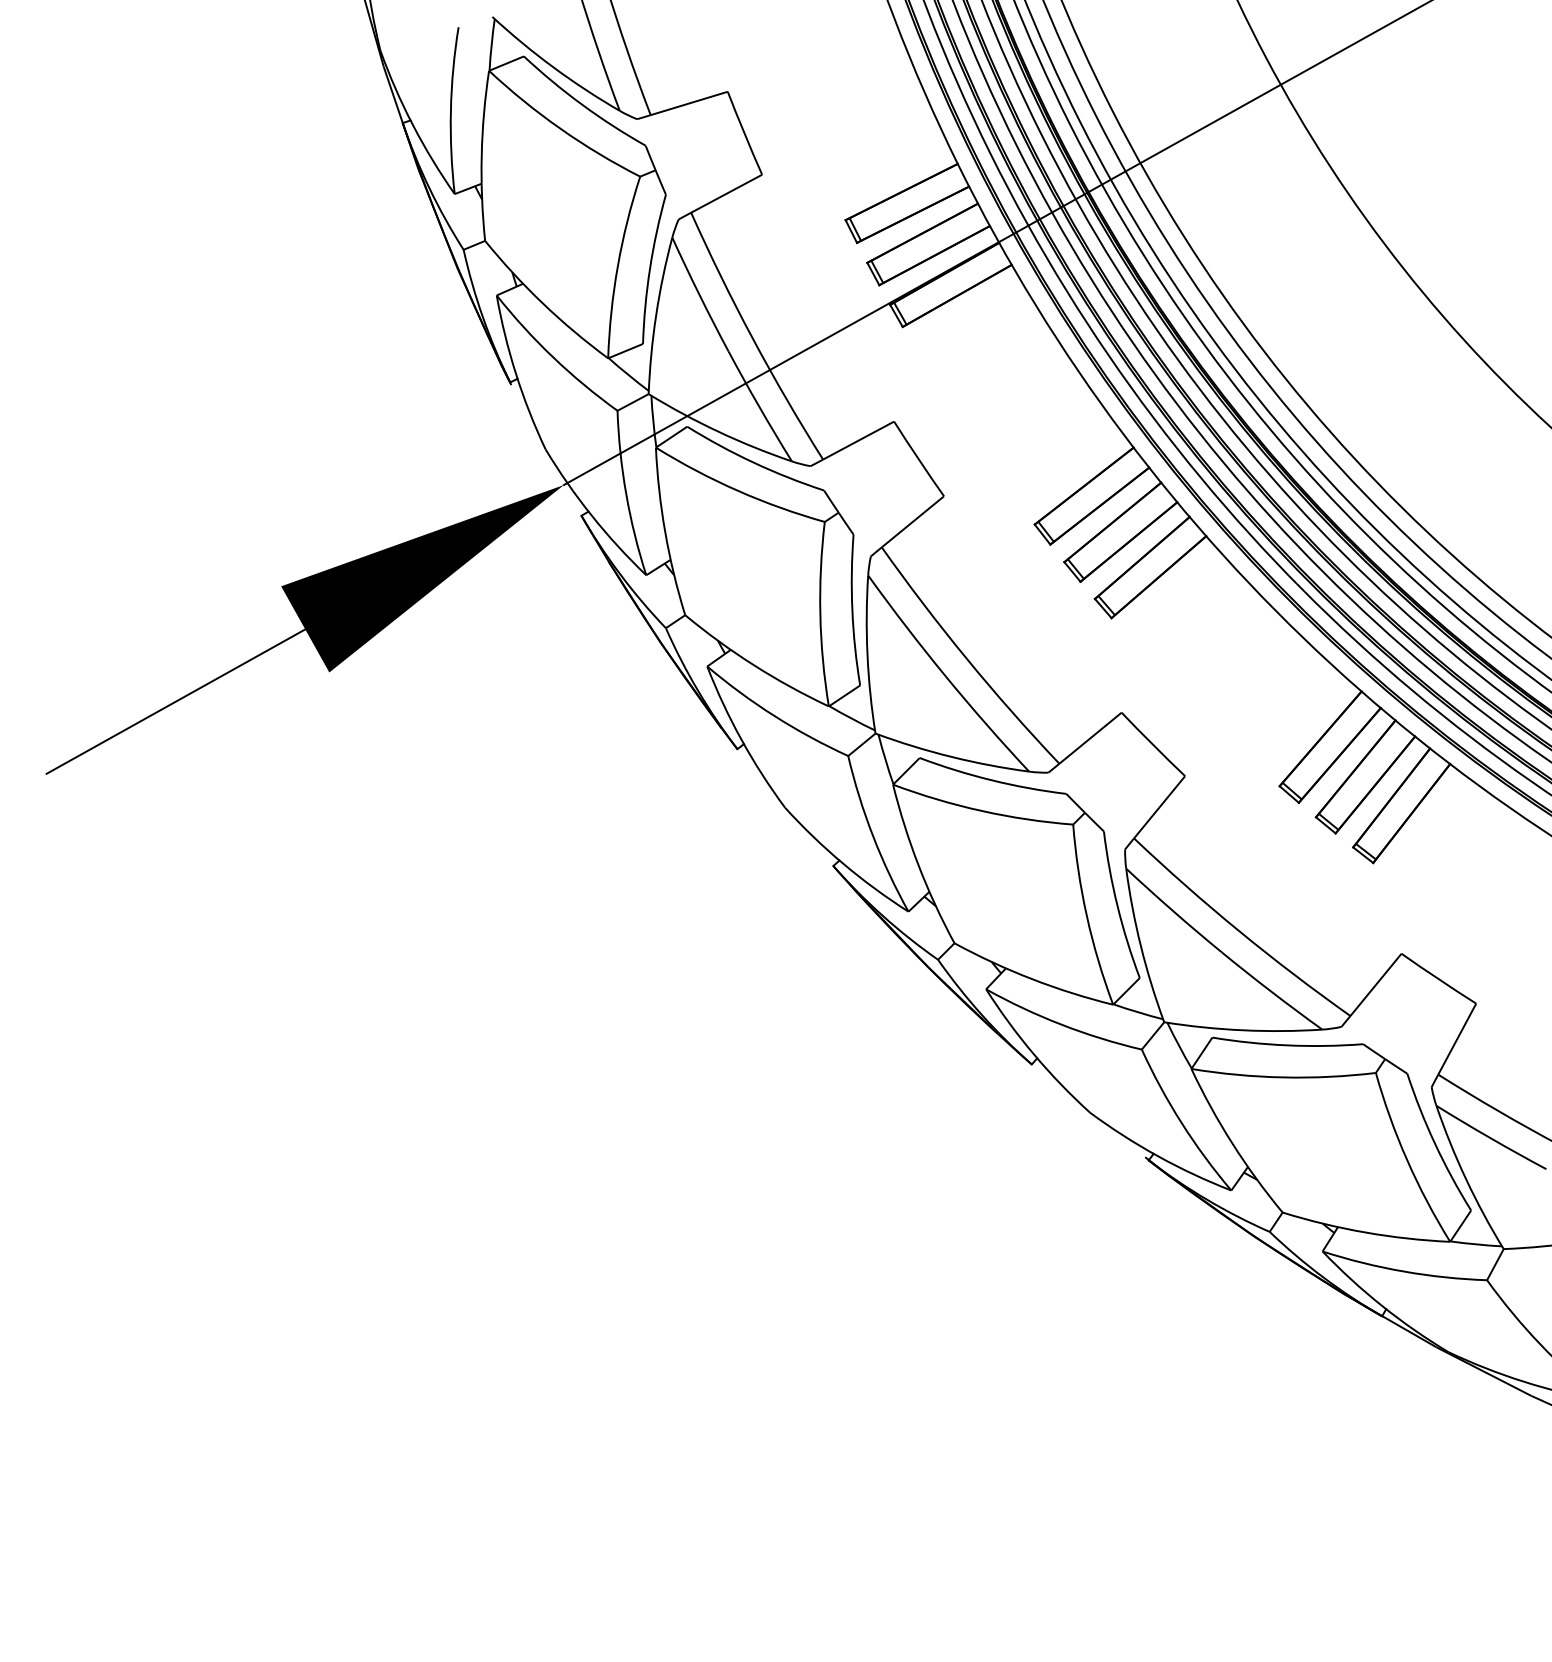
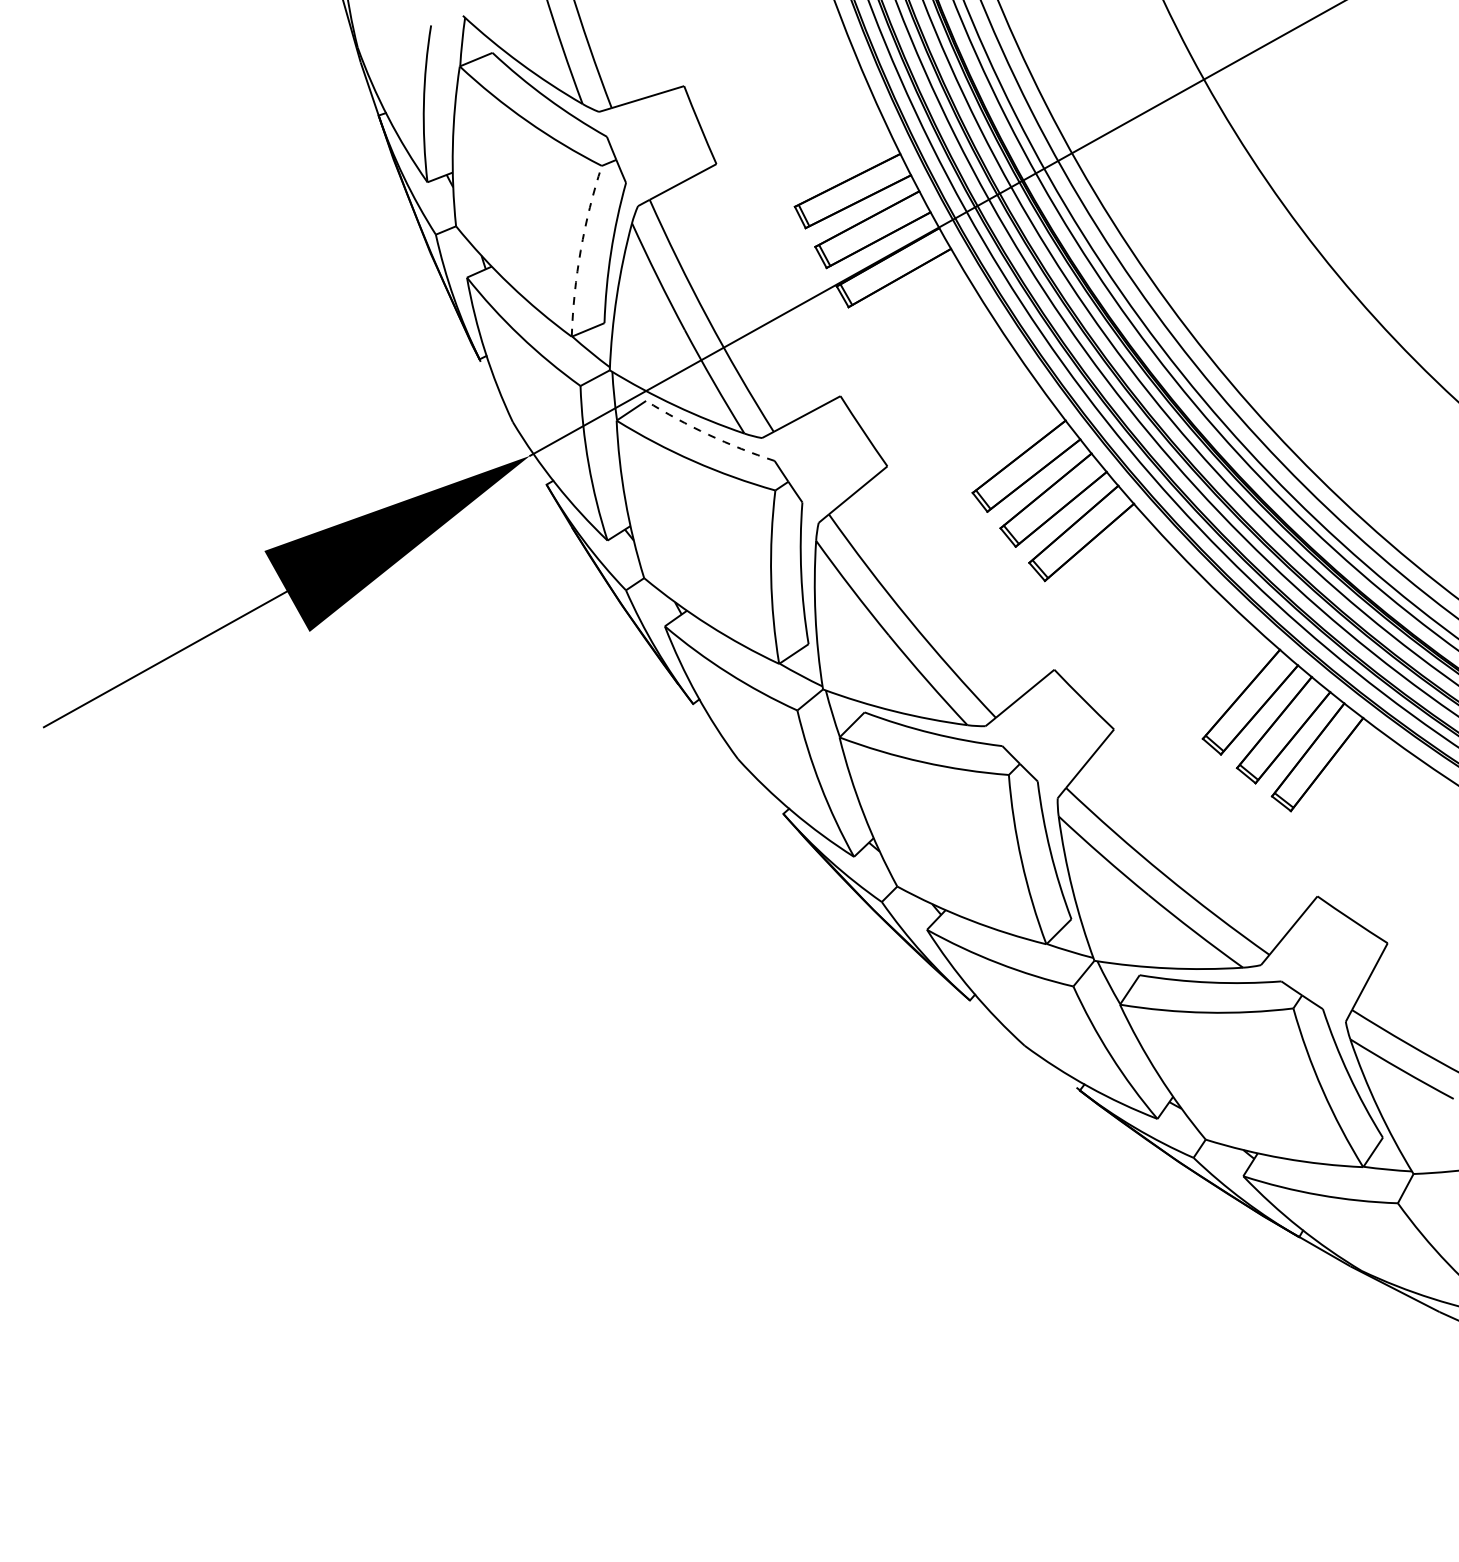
arc: (617, 266) -> (580, 250), solid -> dashed
arc: (753, 462) -> (708, 434), solid -> dashed

